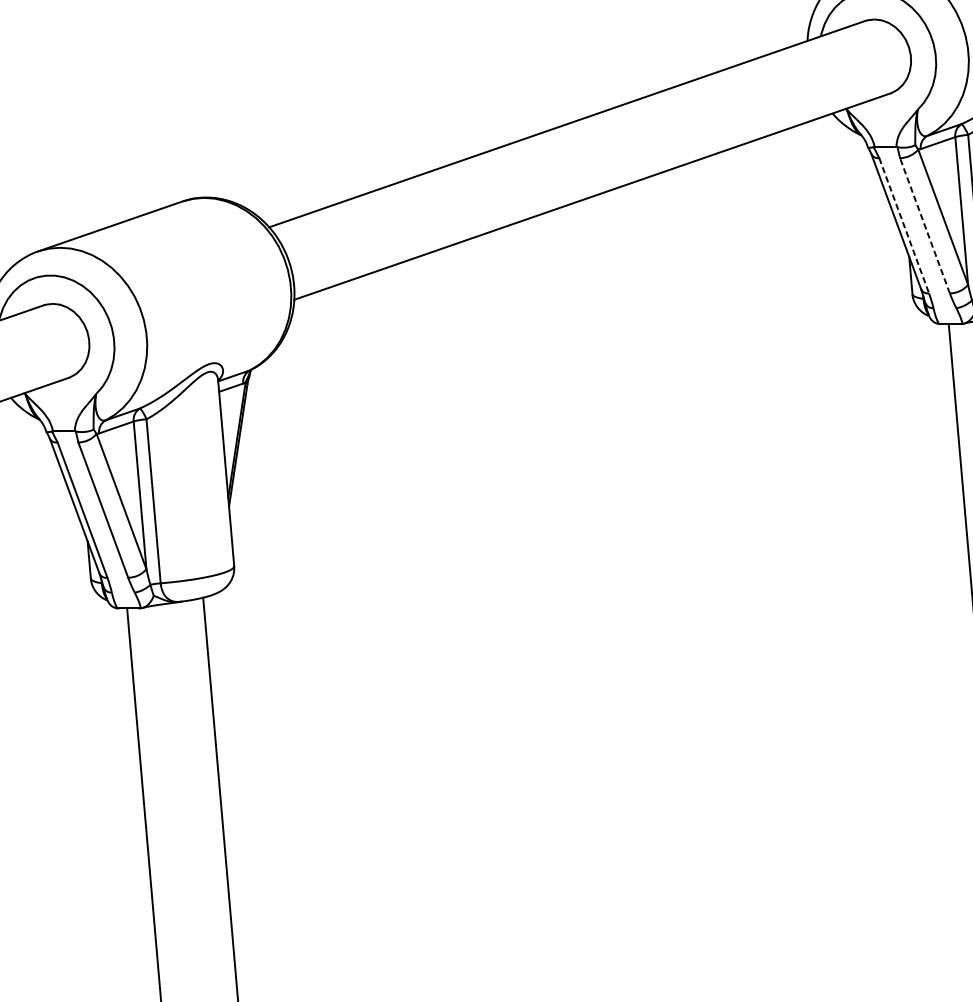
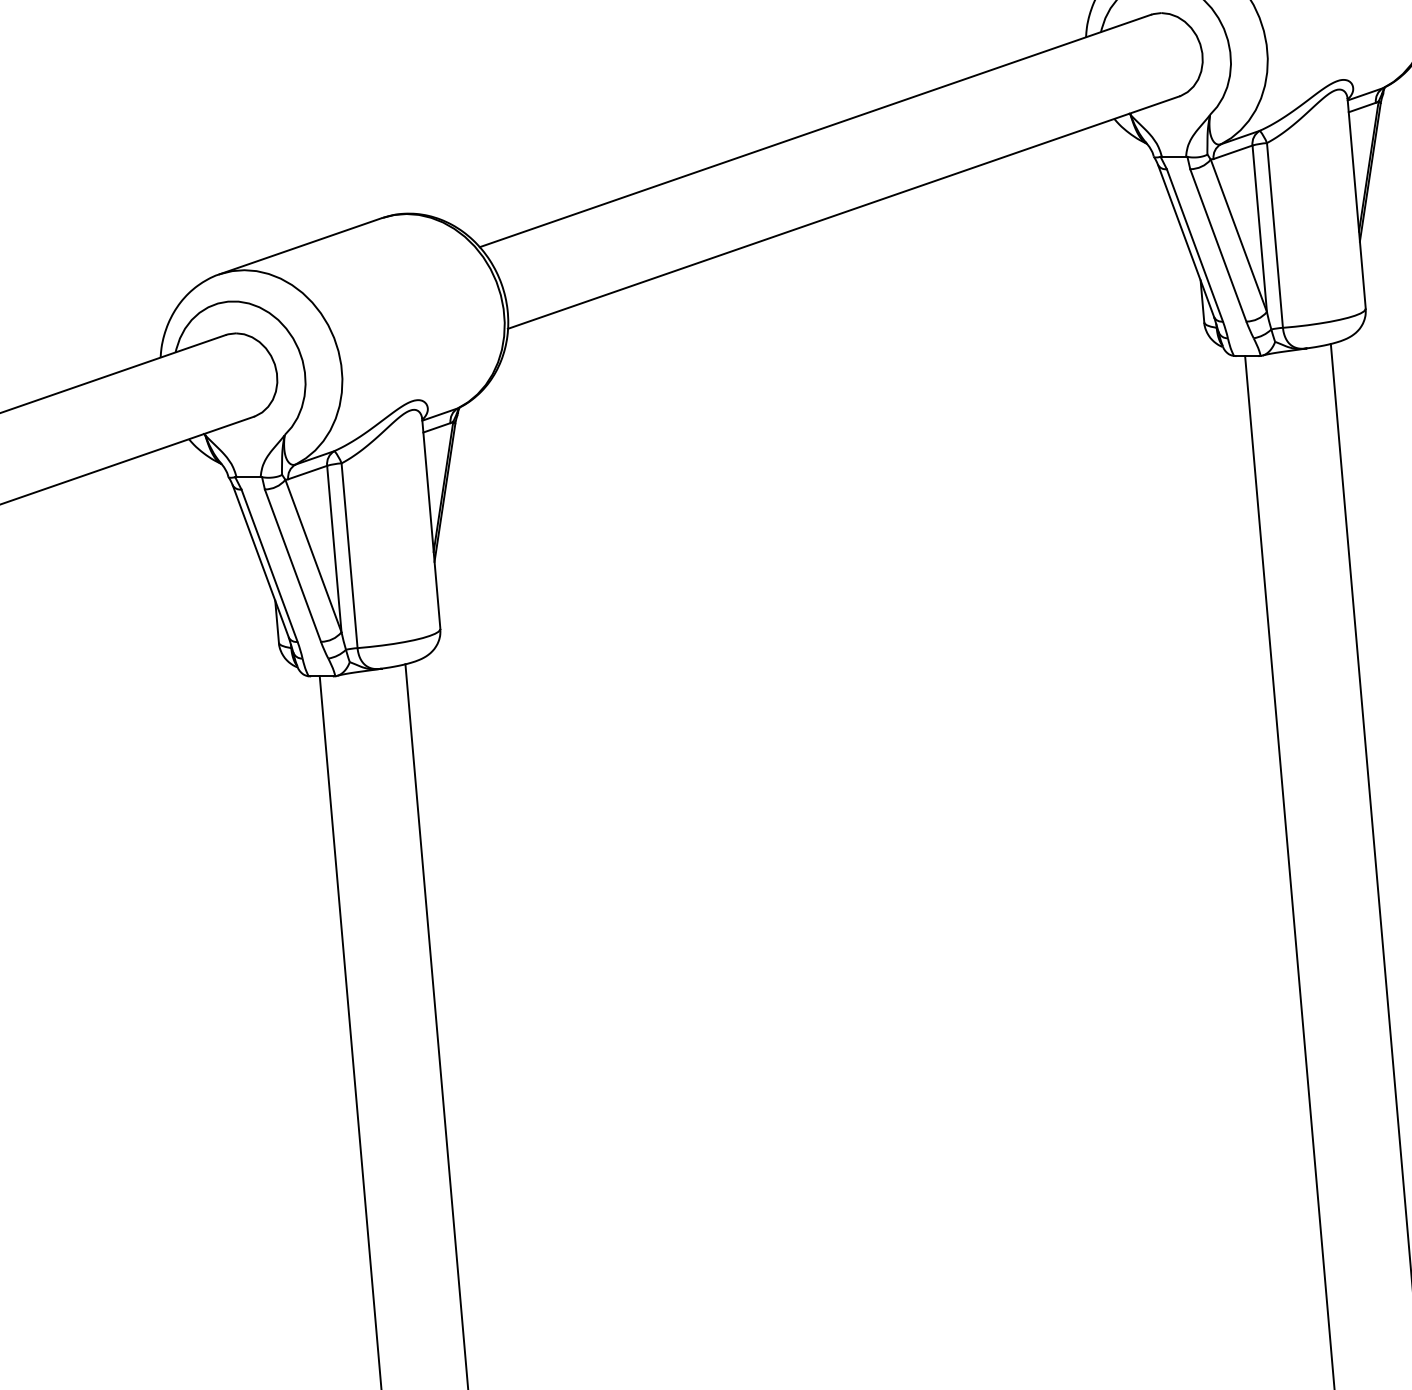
line: (925, 224) -> (1218, 244), dashed -> solid
line: (904, 225) -> (1195, 245), dashed -> solid

